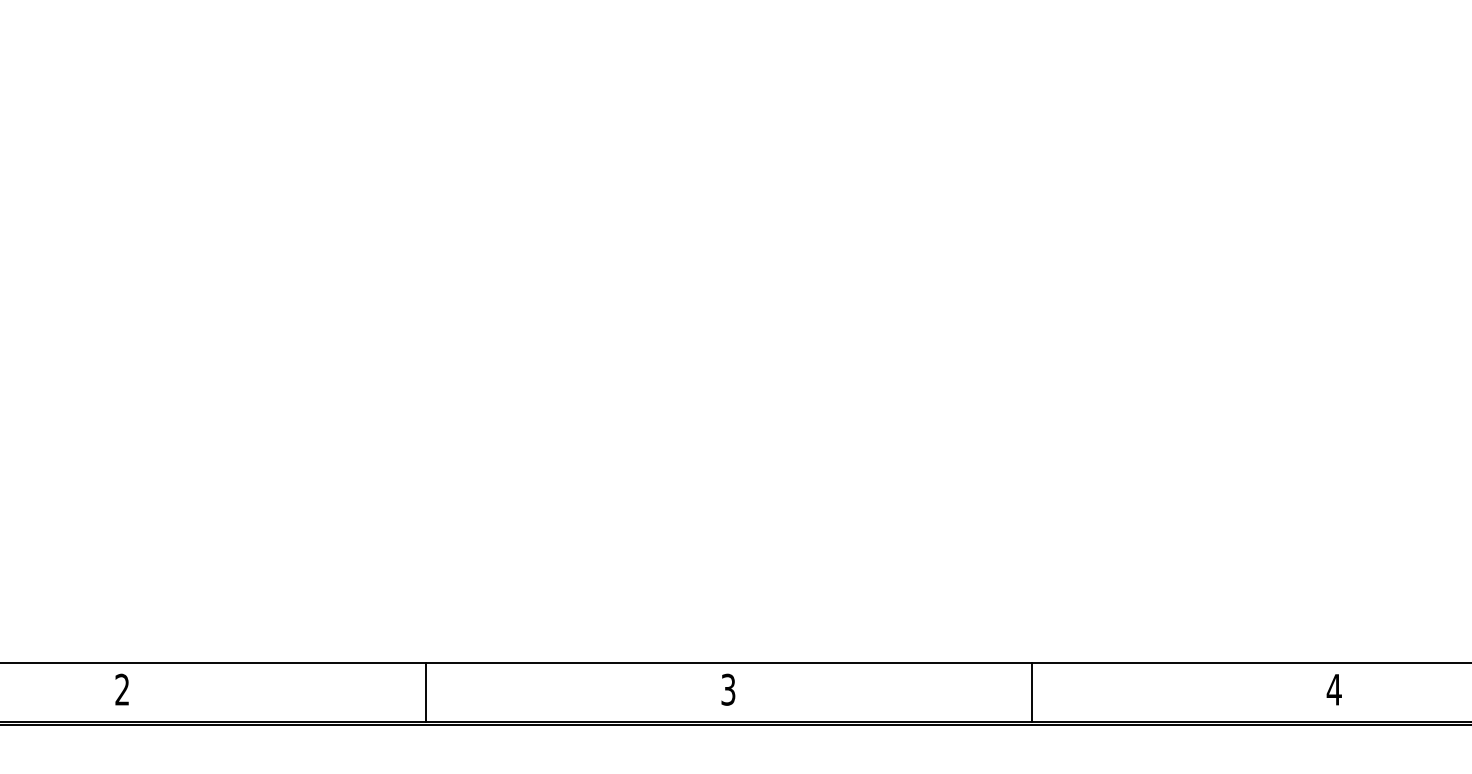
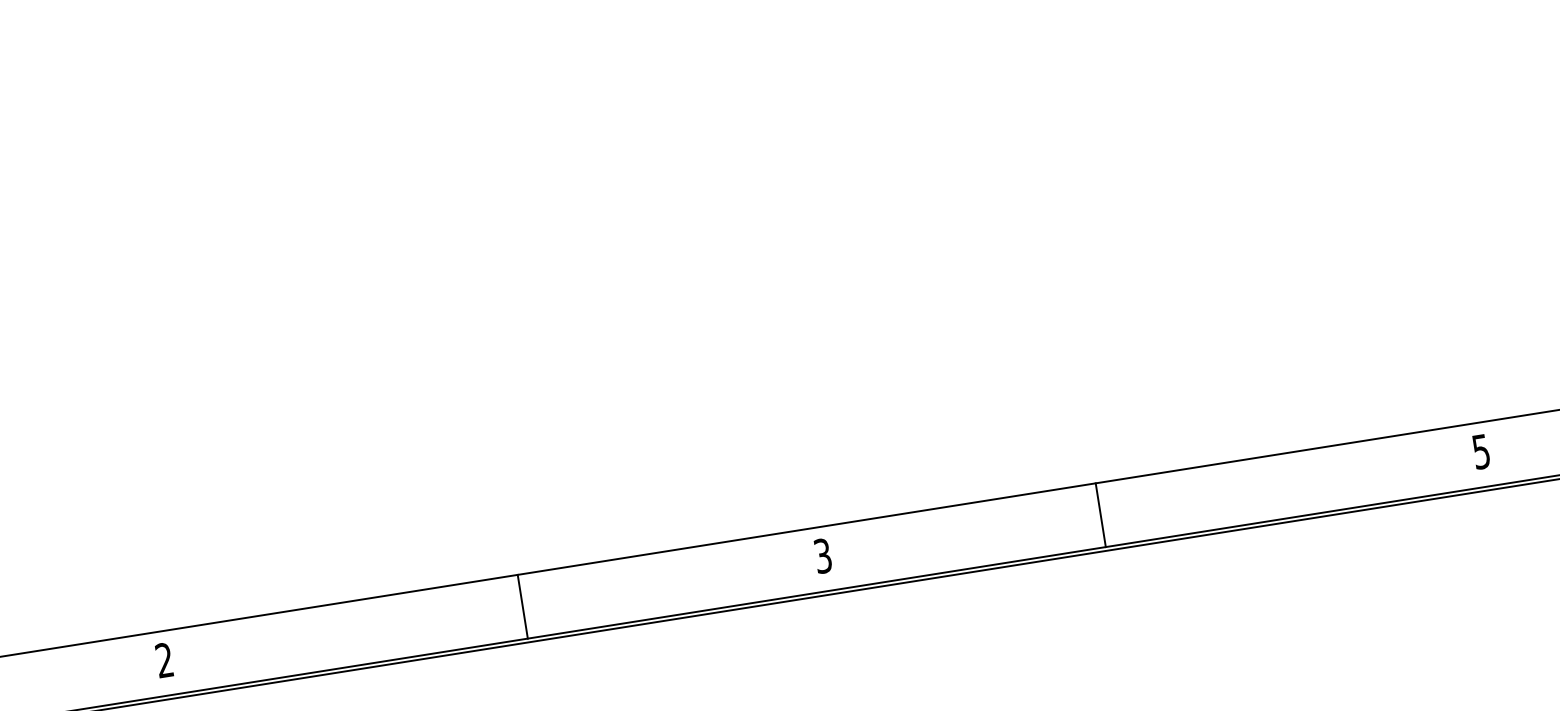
text: (1333, 689) -> (1480, 451), 4 -> 5
line: (425, 692) -> (522, 606), moved
line: (1031, 692) -> (1100, 515), moved

